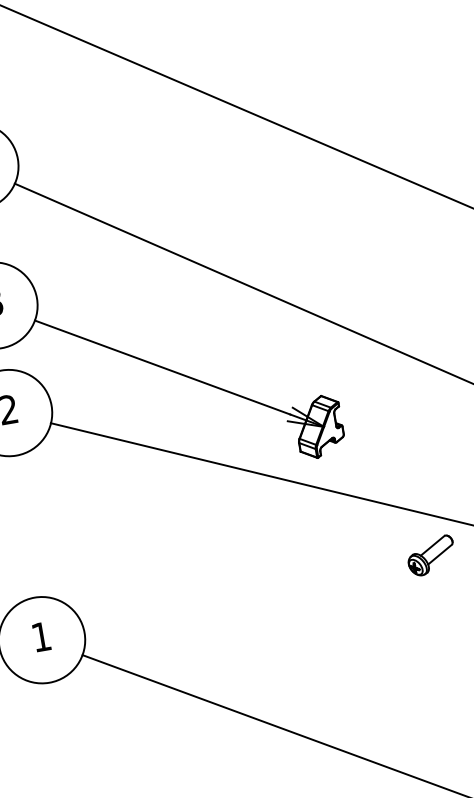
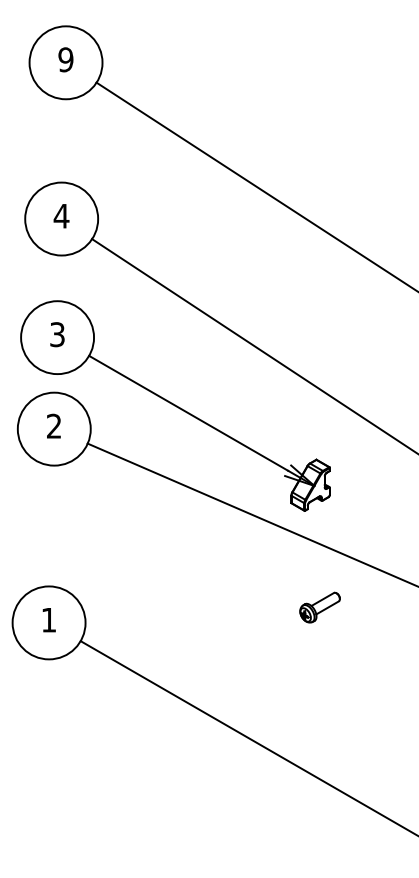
part: (430, 555) -> (319, 607), moved

